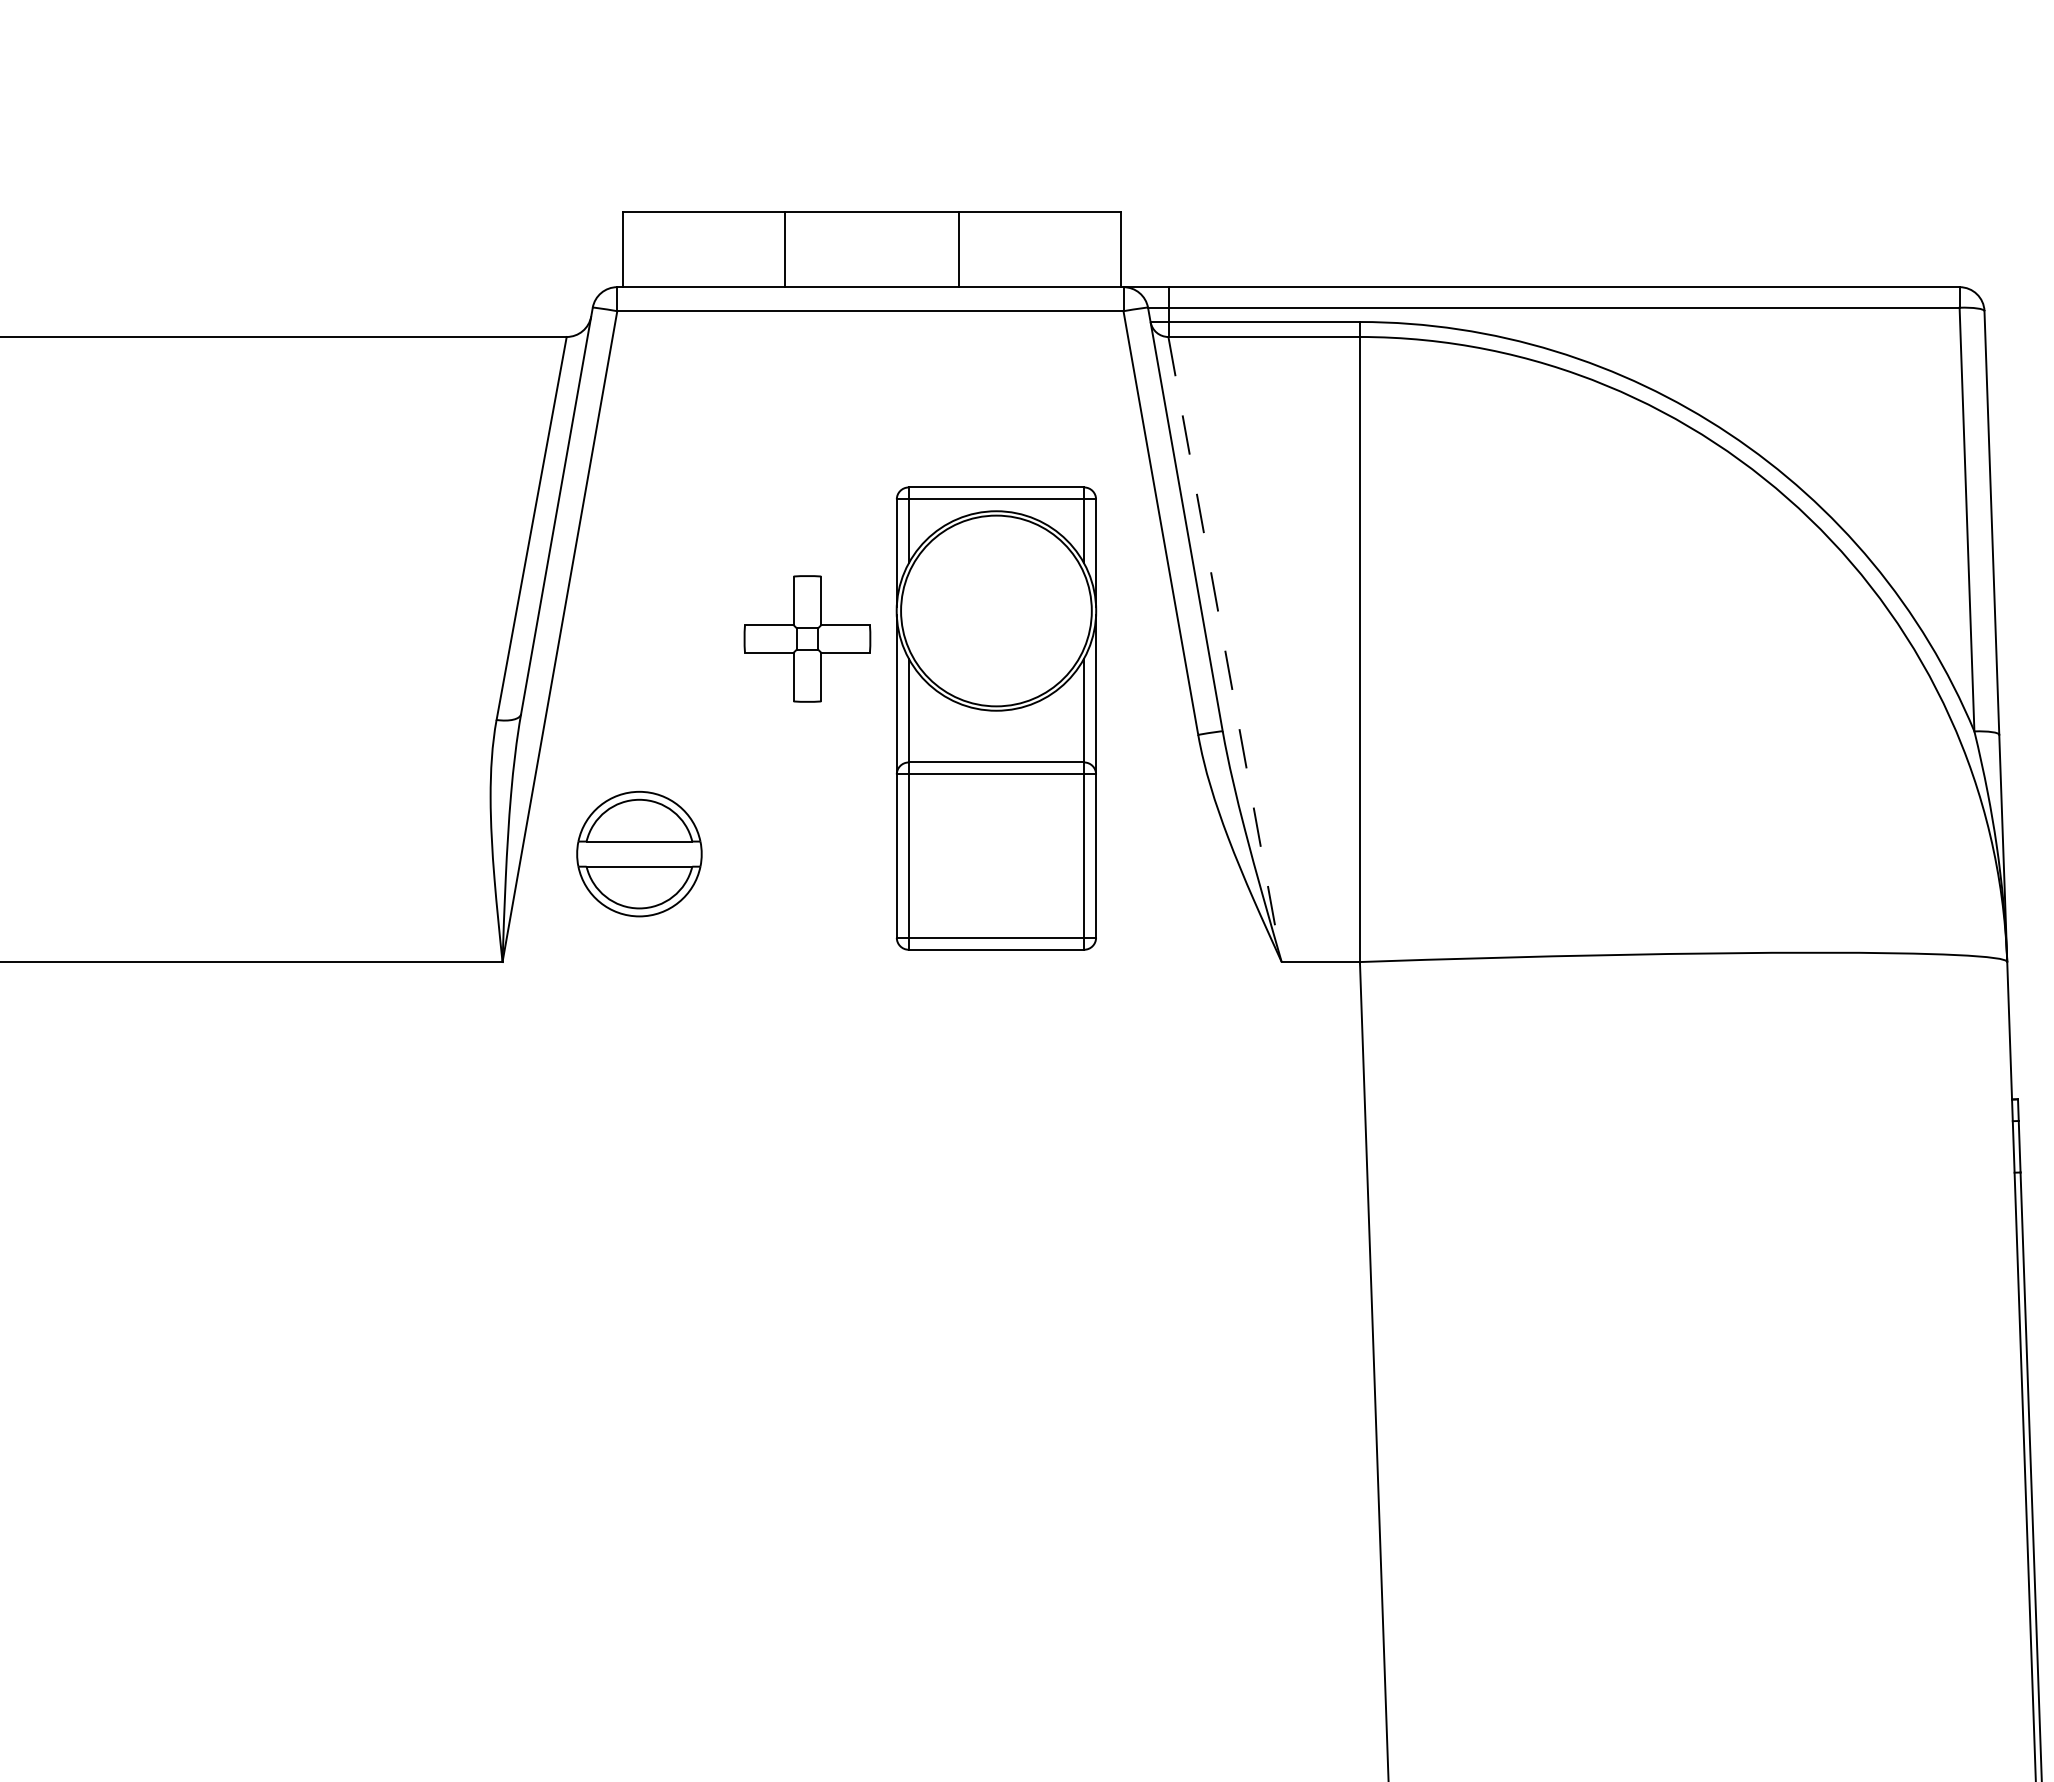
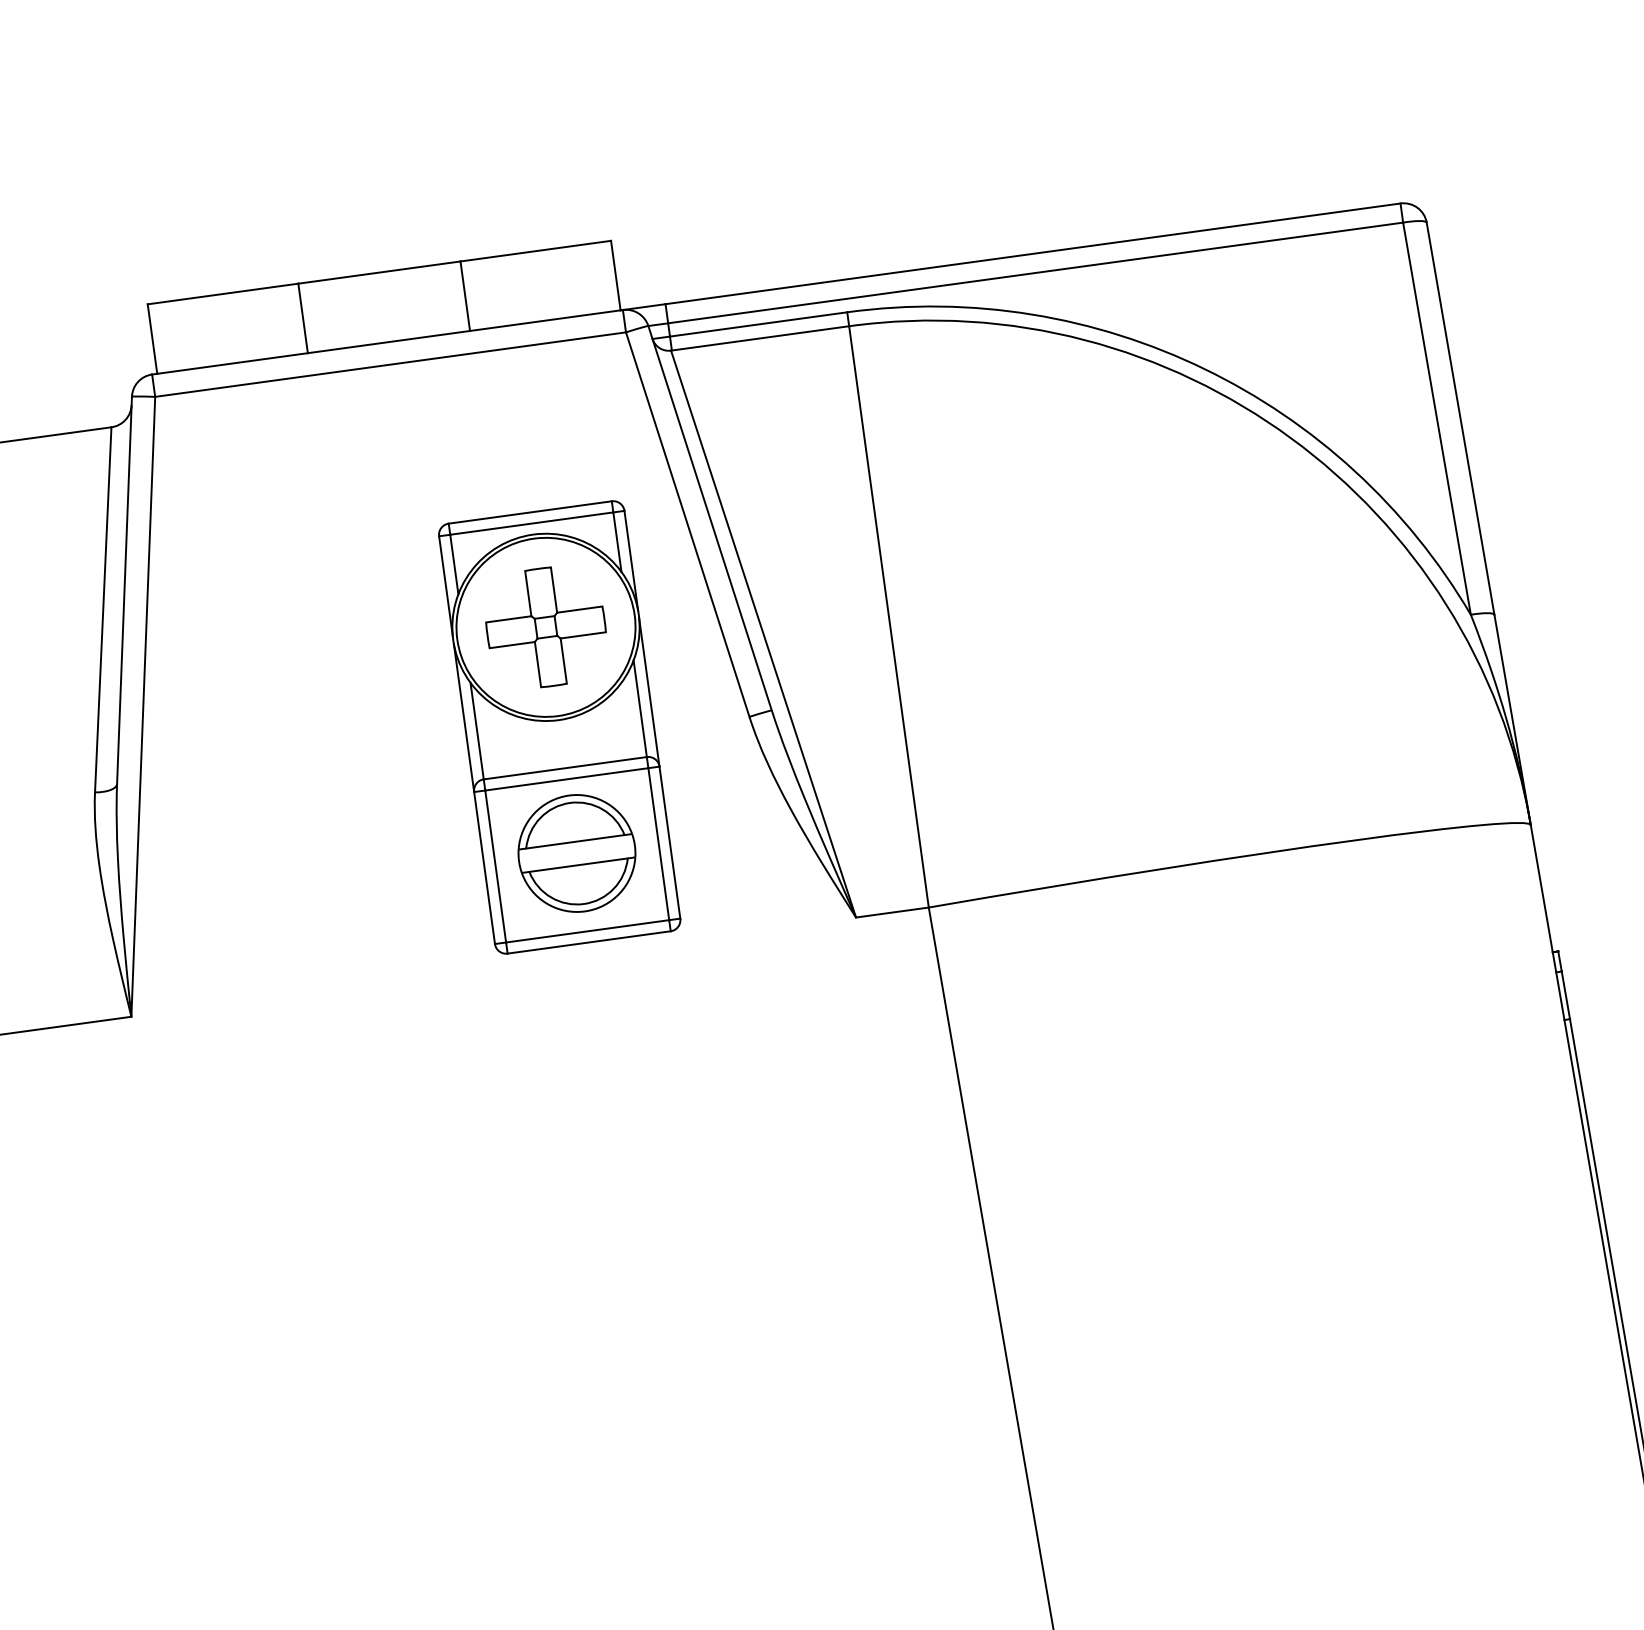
part: (807, 638) -> (545, 626), moved
line: (1225, 649) -> (763, 634), dashed -> solid
part: (639, 853) -> (576, 852), moved

